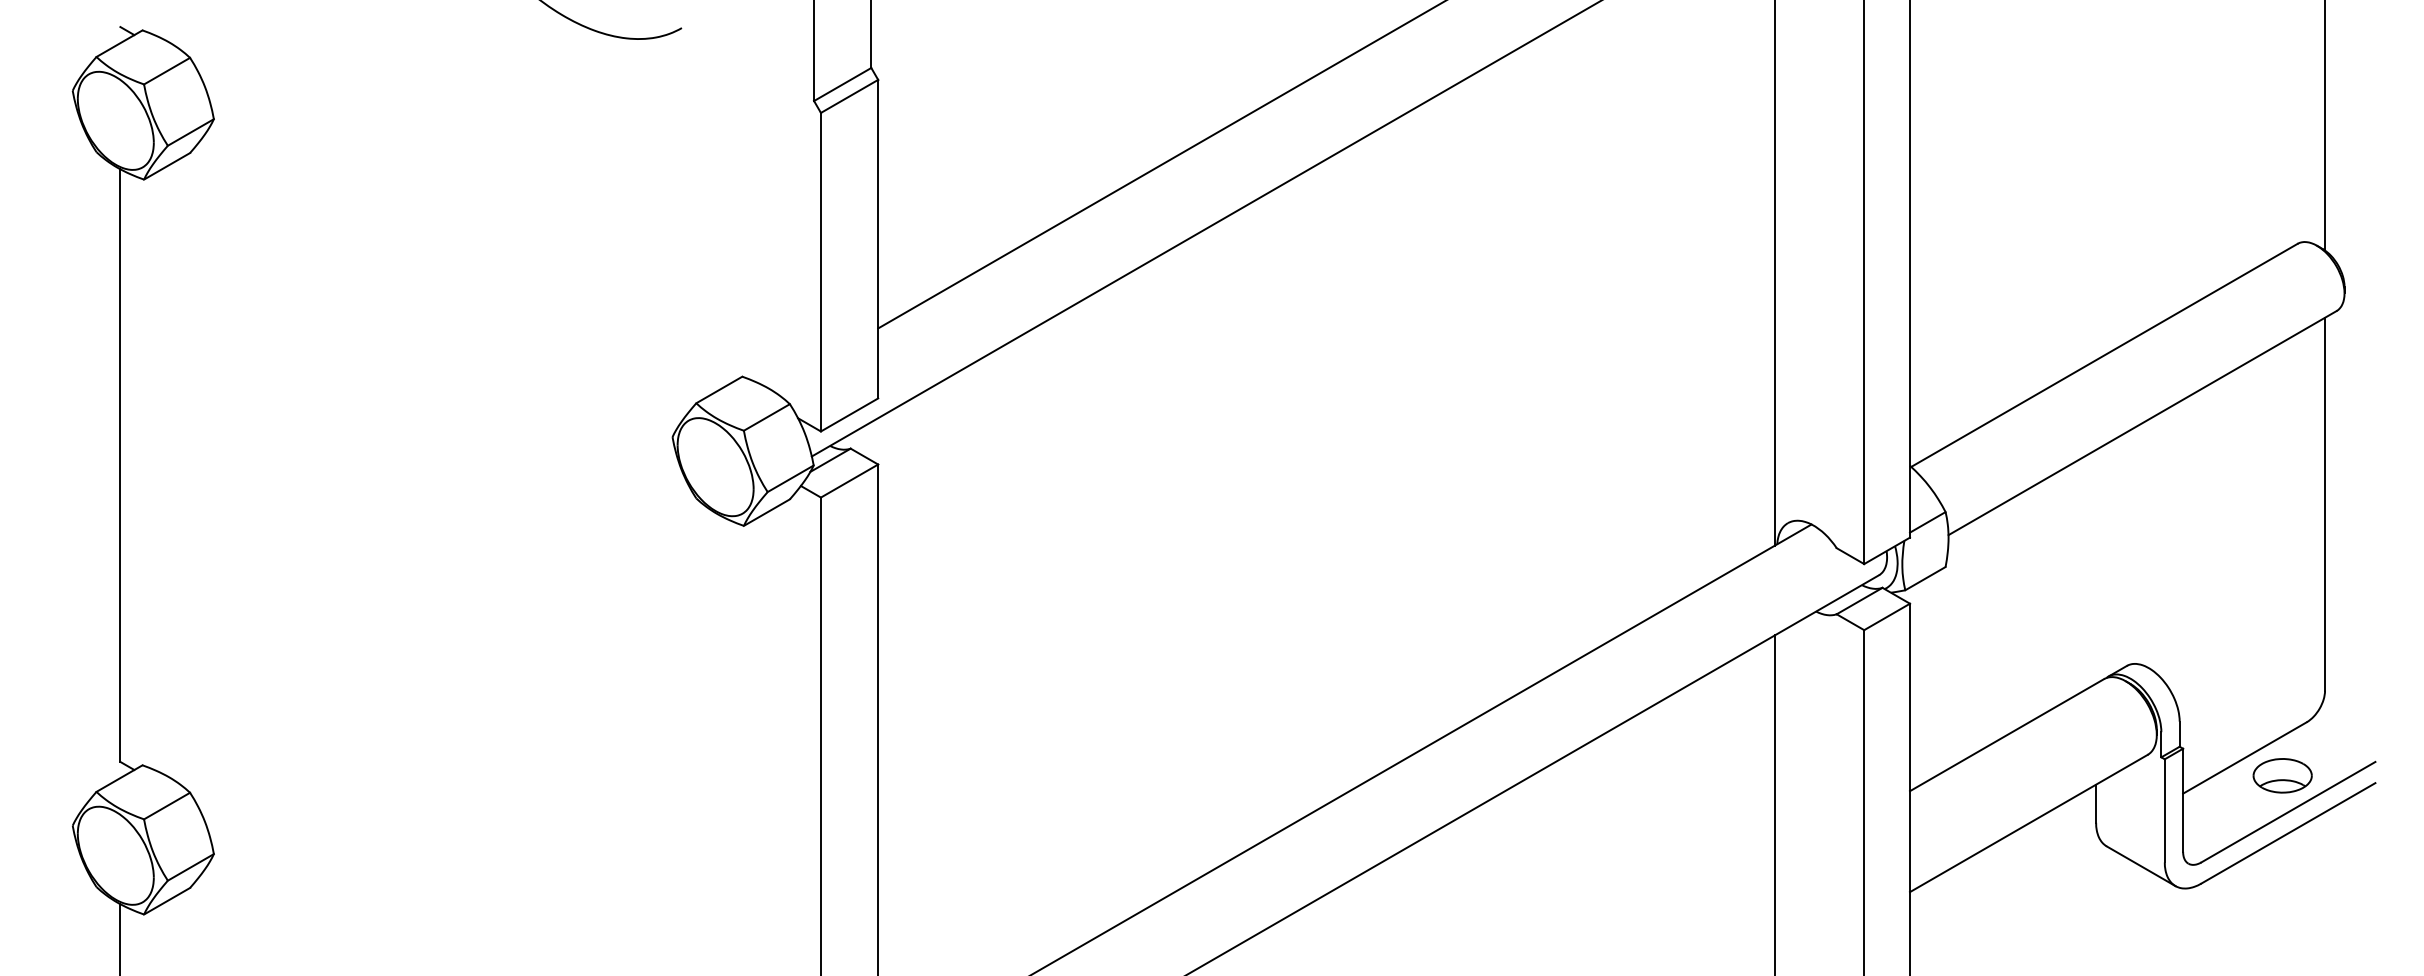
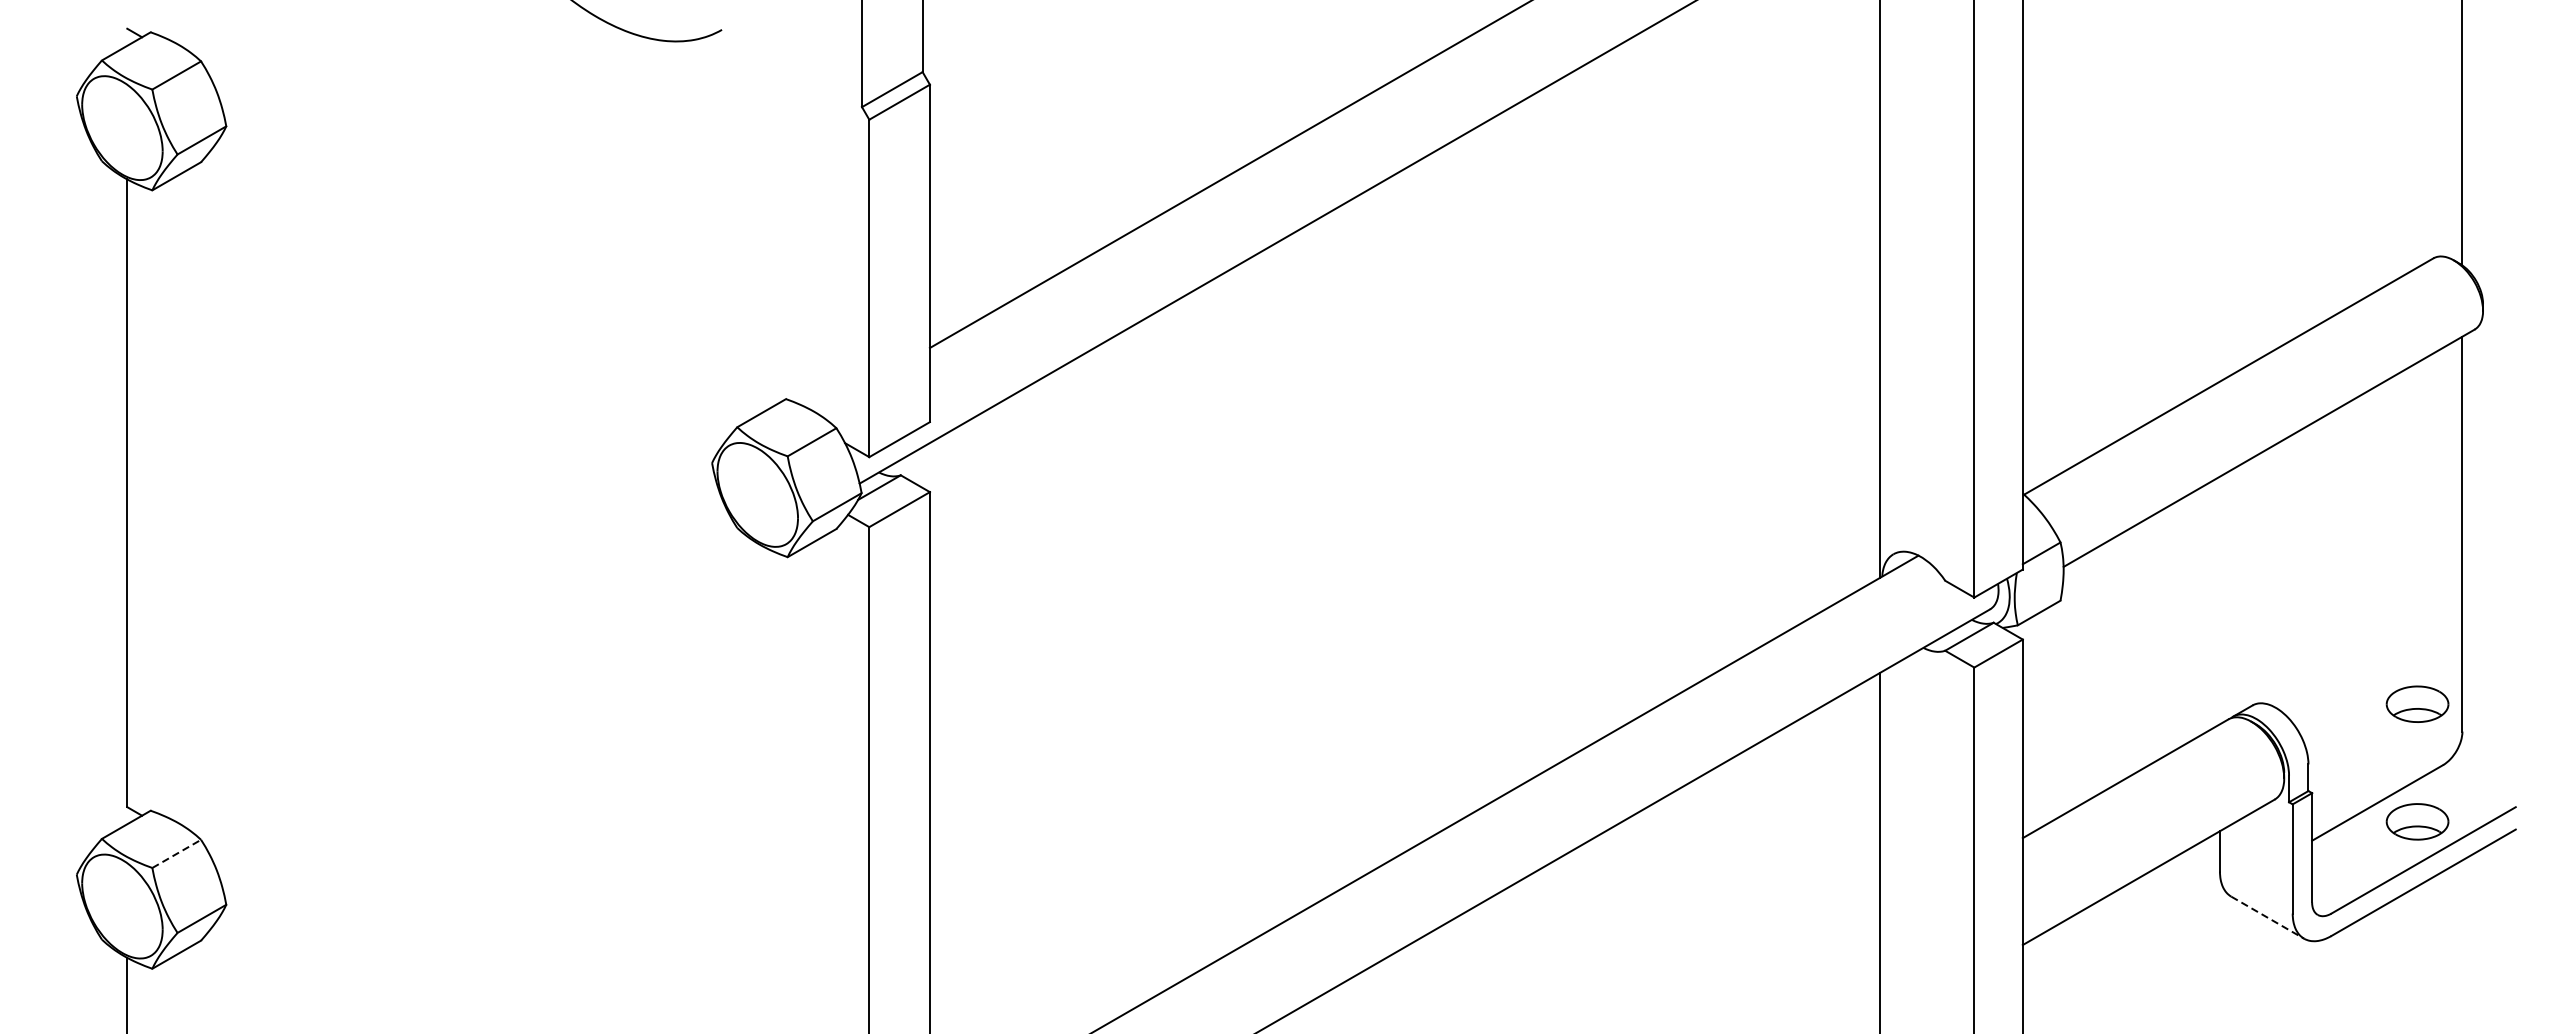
part: (2282, 664) -> (2417, 703), added
line: (167, 806) -> (177, 854), solid -> dashed
line: (2141, 866) -> (2268, 917), solid -> dashed

